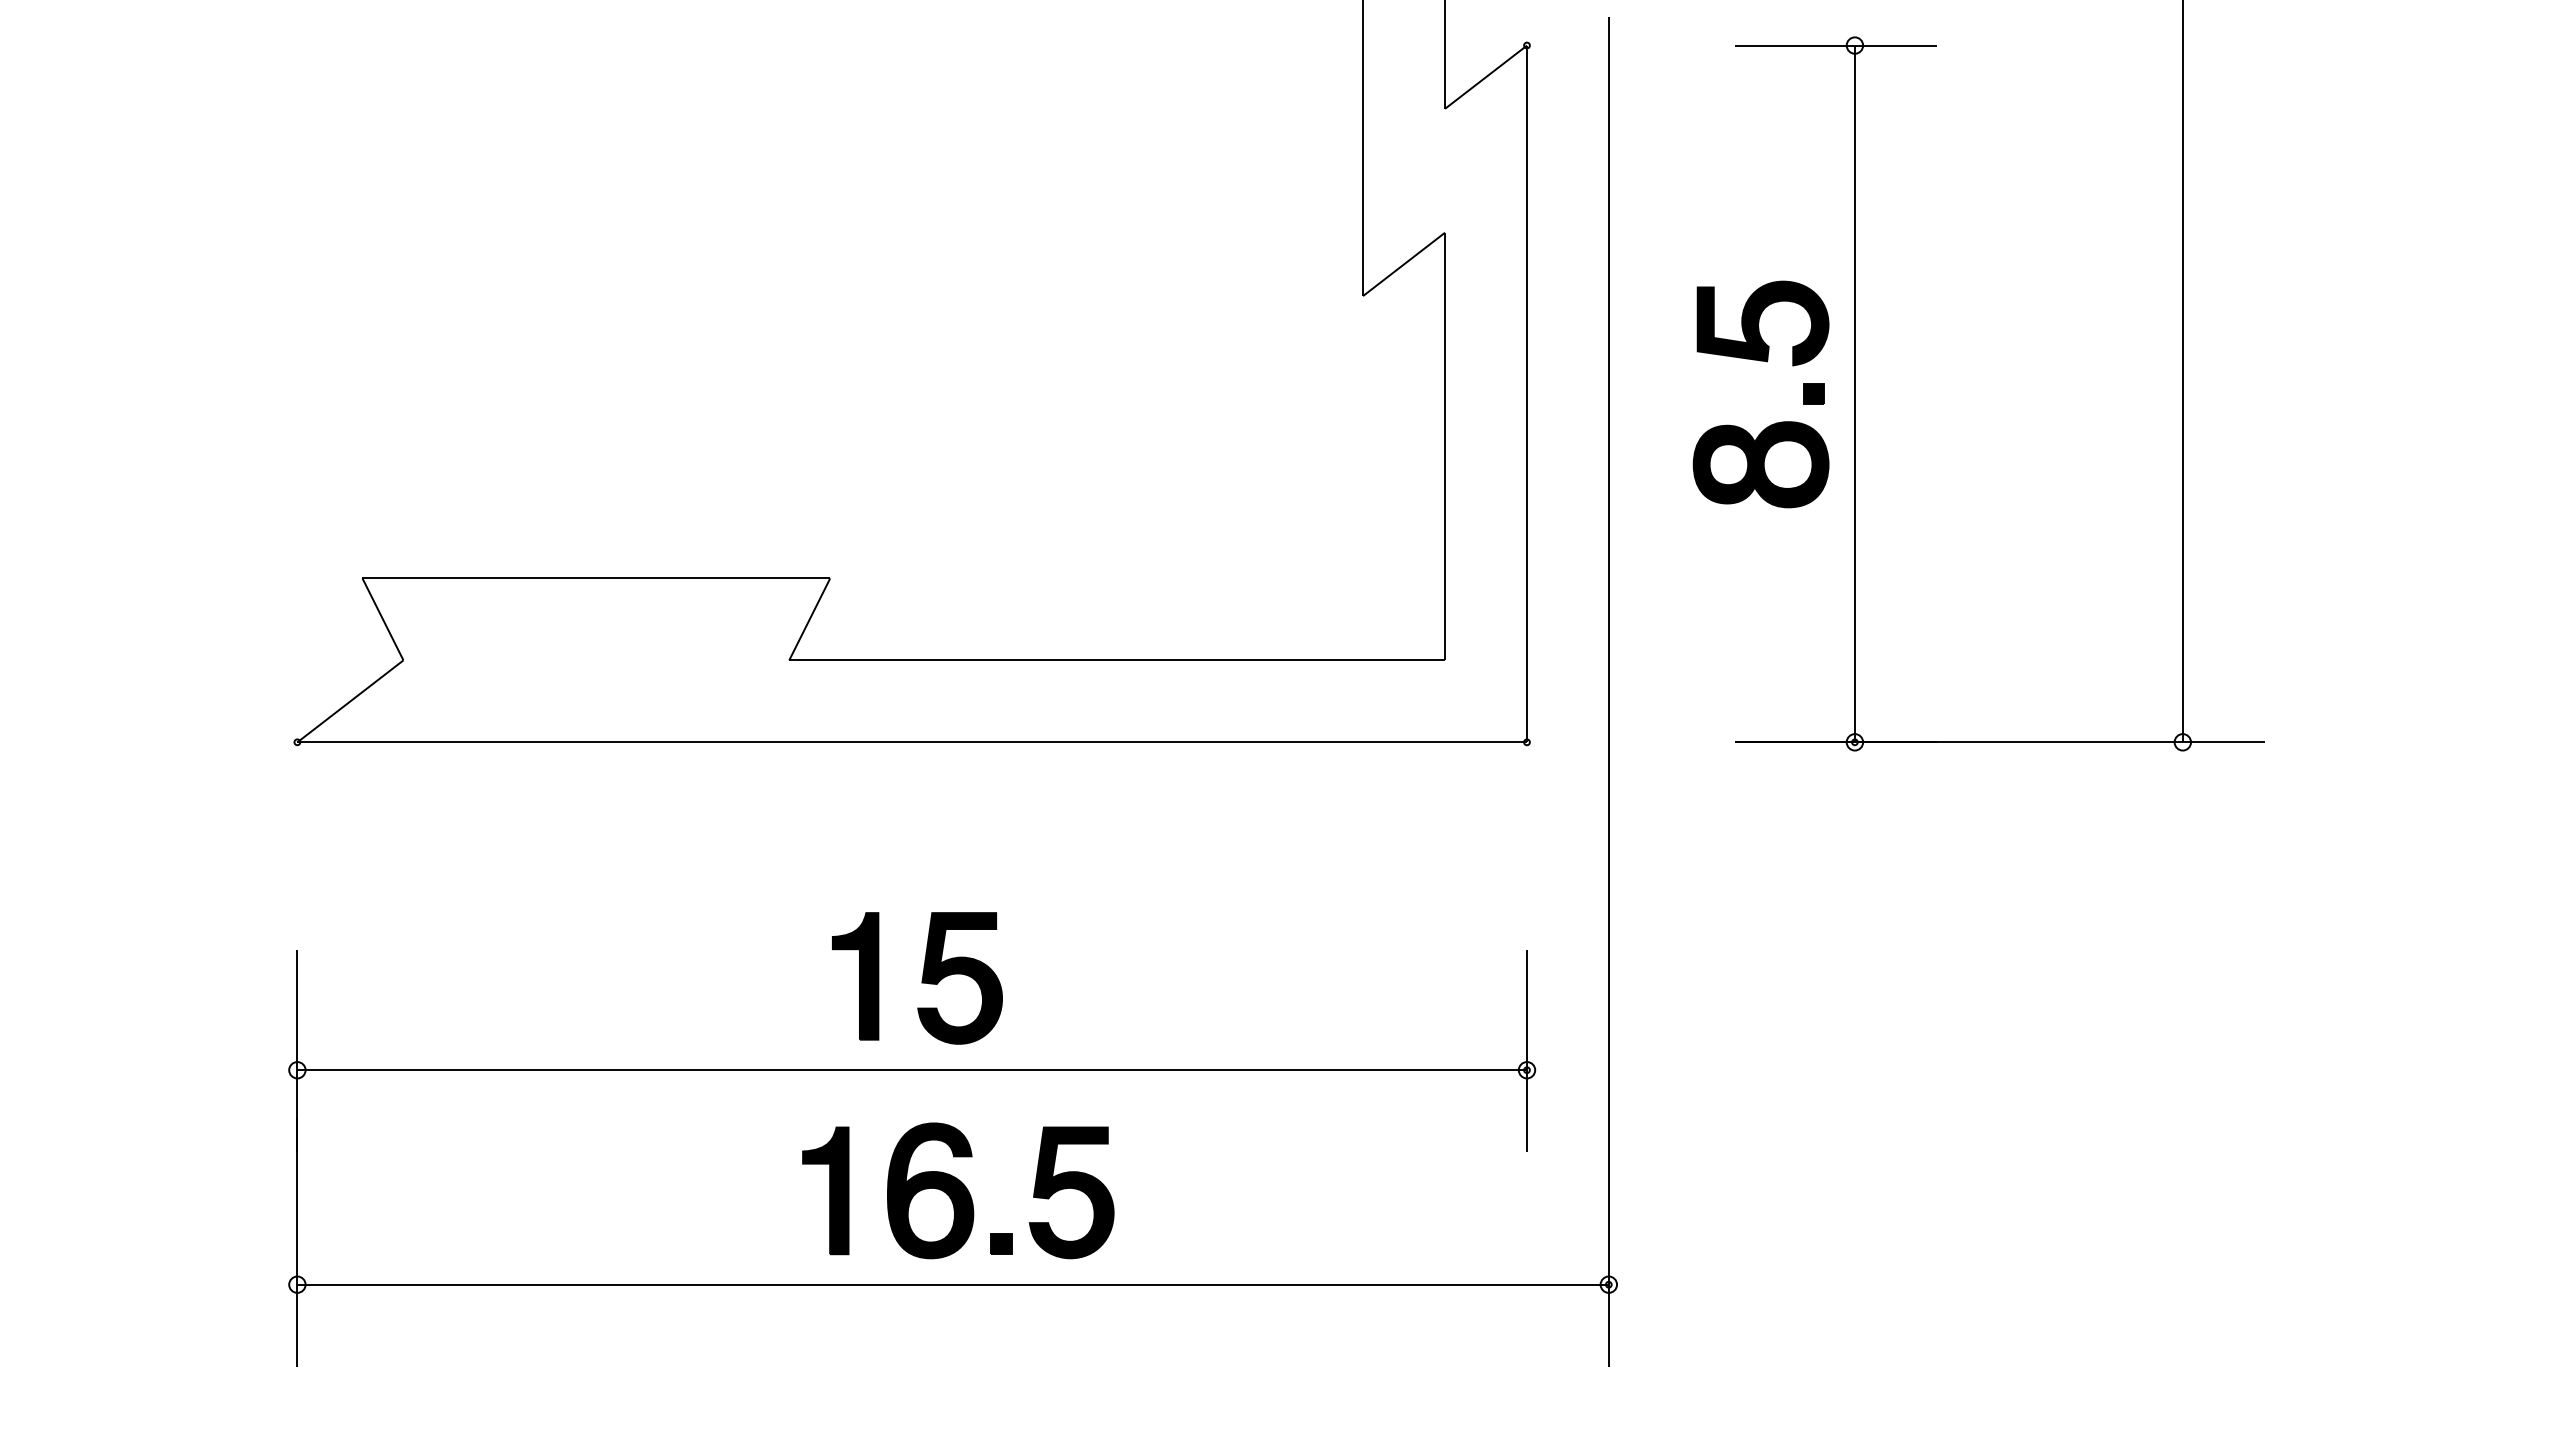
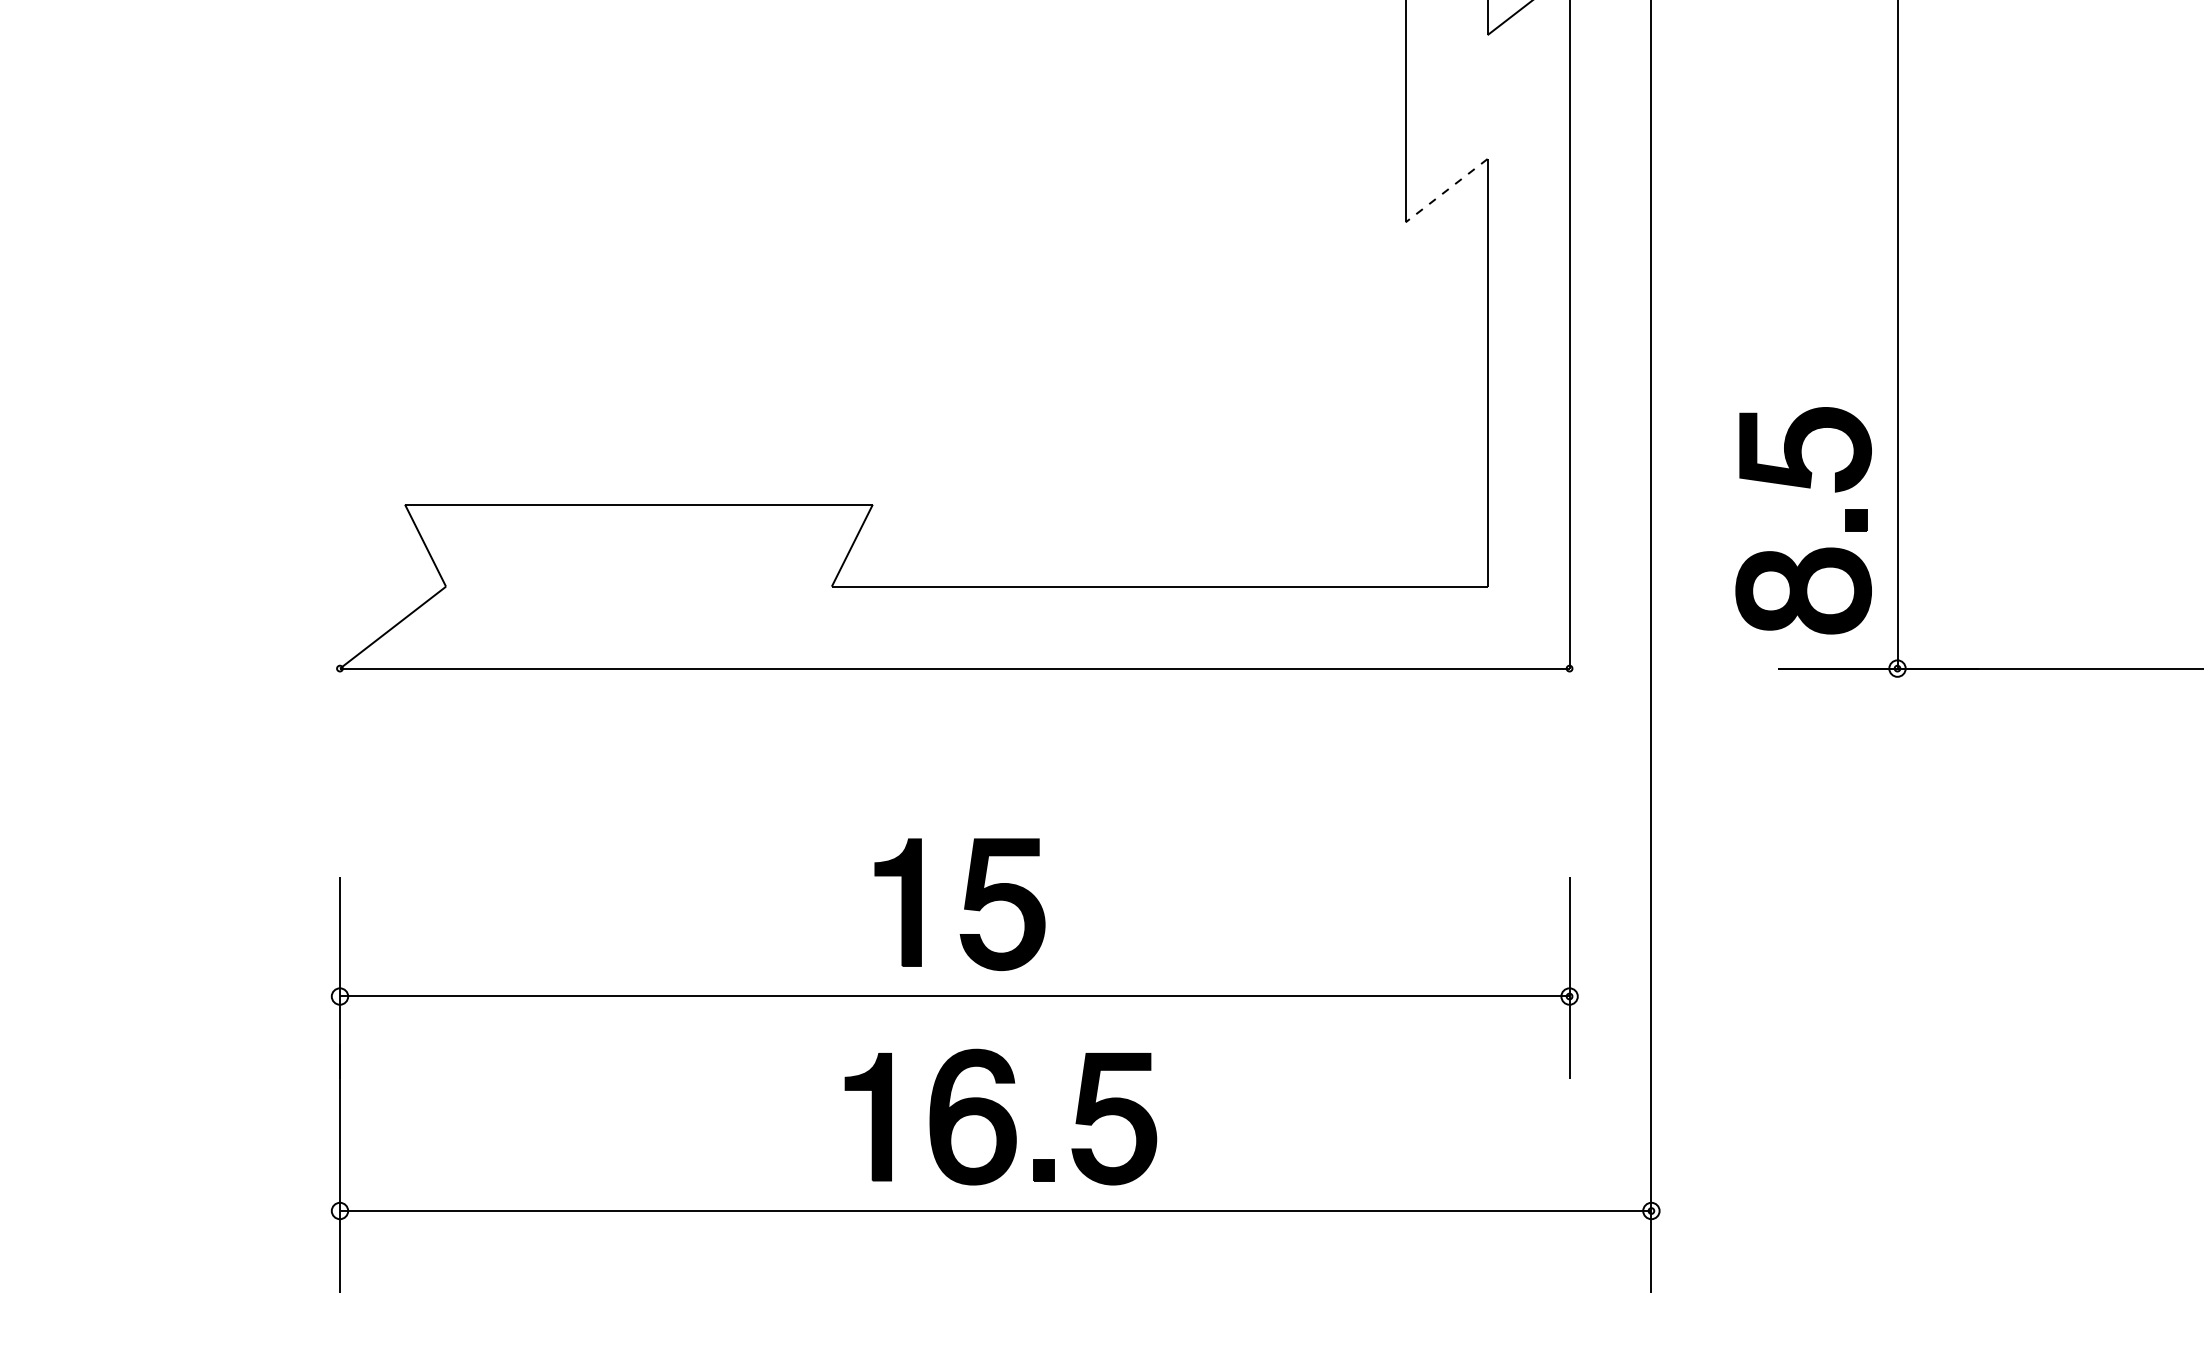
line: (1404, 264) -> (1447, 190), solid -> dashed
part: (1773, 423) -> (1816, 549), moved

